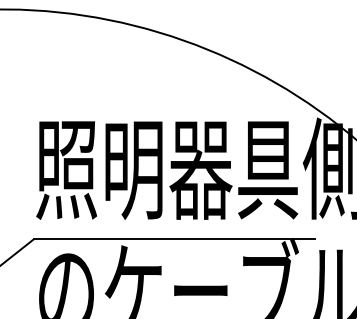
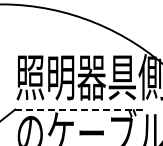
line: (176, 239) -> (80, 109), solid -> dashed

